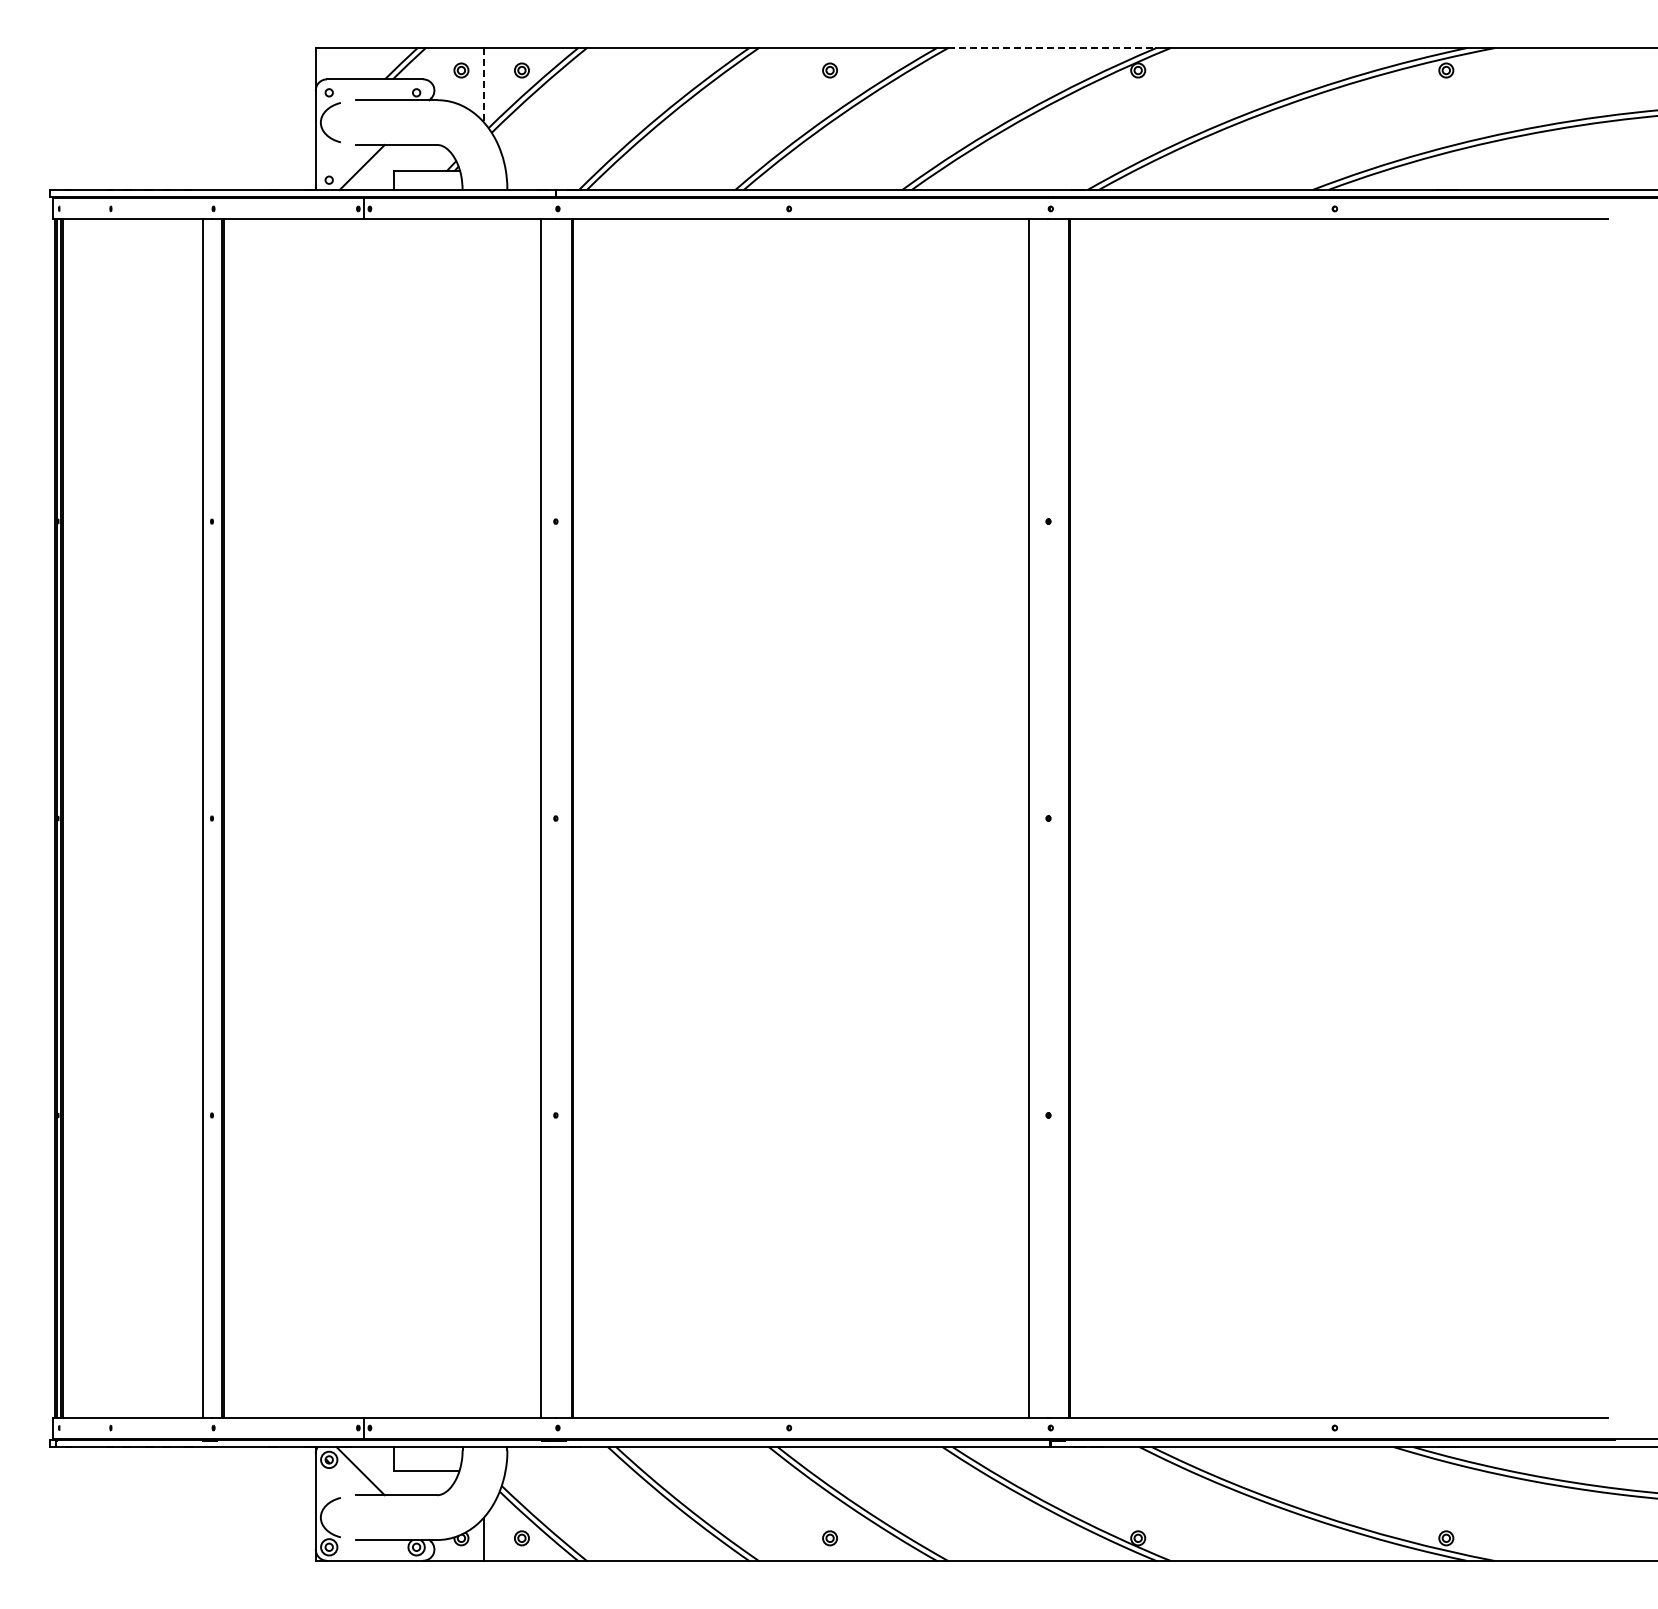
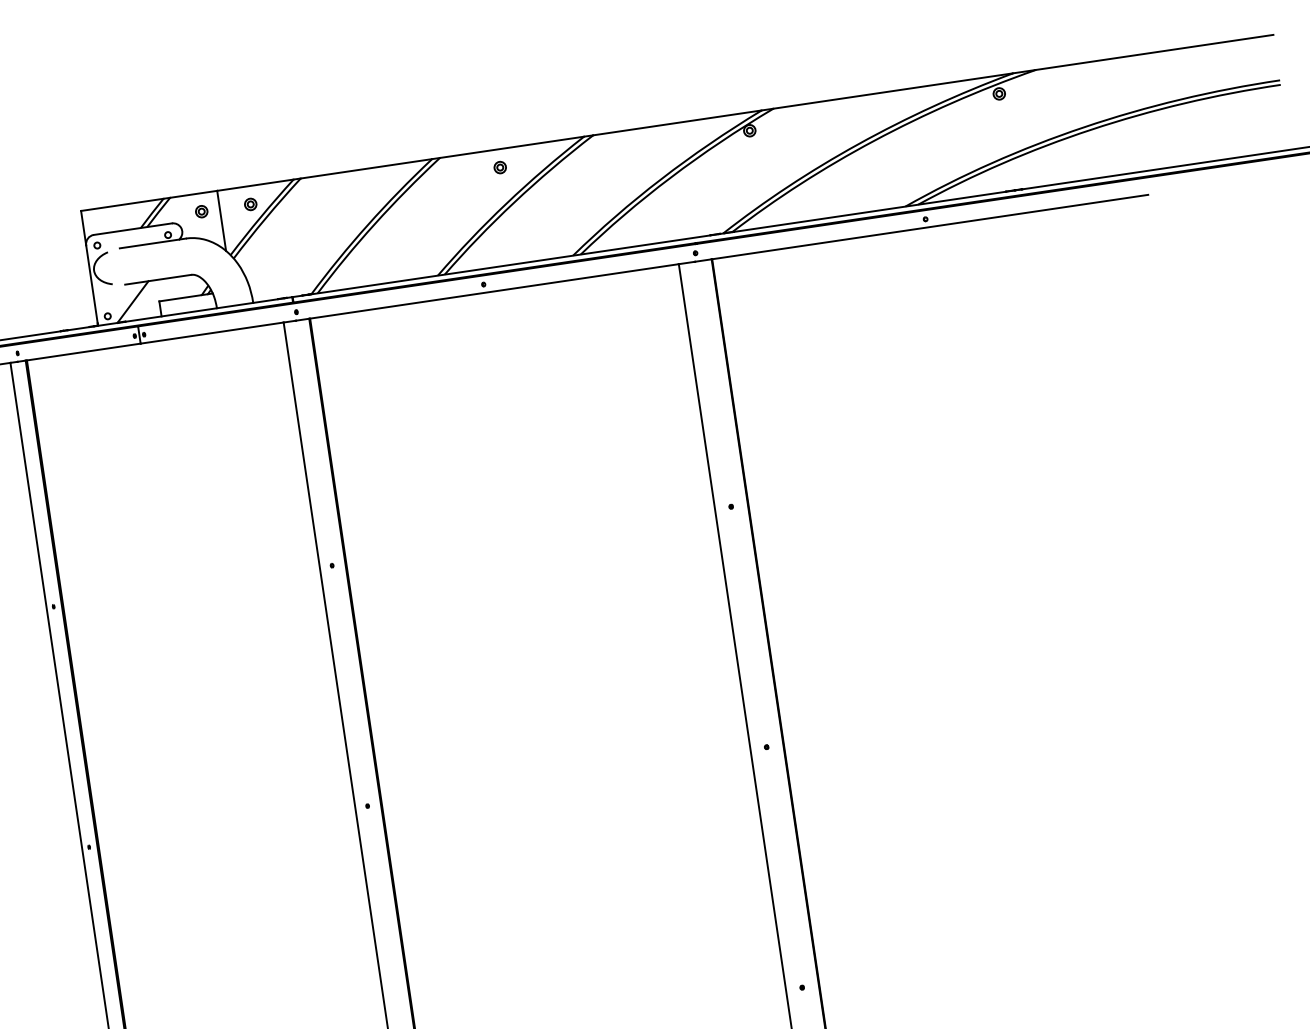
line: (1052, 48) -> (677, 123), dashed -> solid
line: (483, 85) -> (221, 221), dashed -> solid

